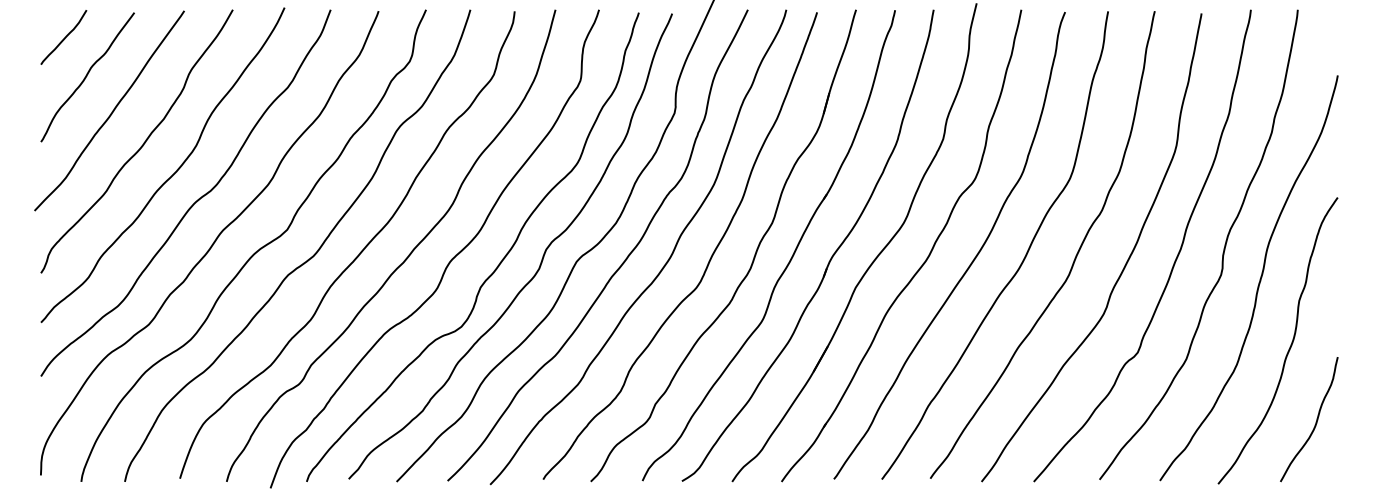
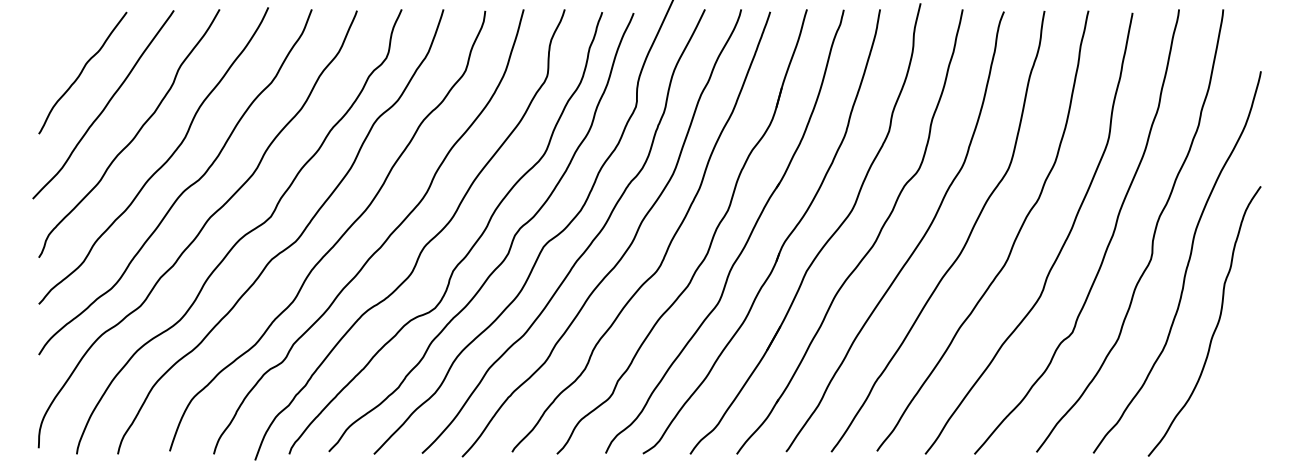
curve: (63, 37) -> (60, 35), removed
curve: (1316, 419) -> (1240, 395), removed

